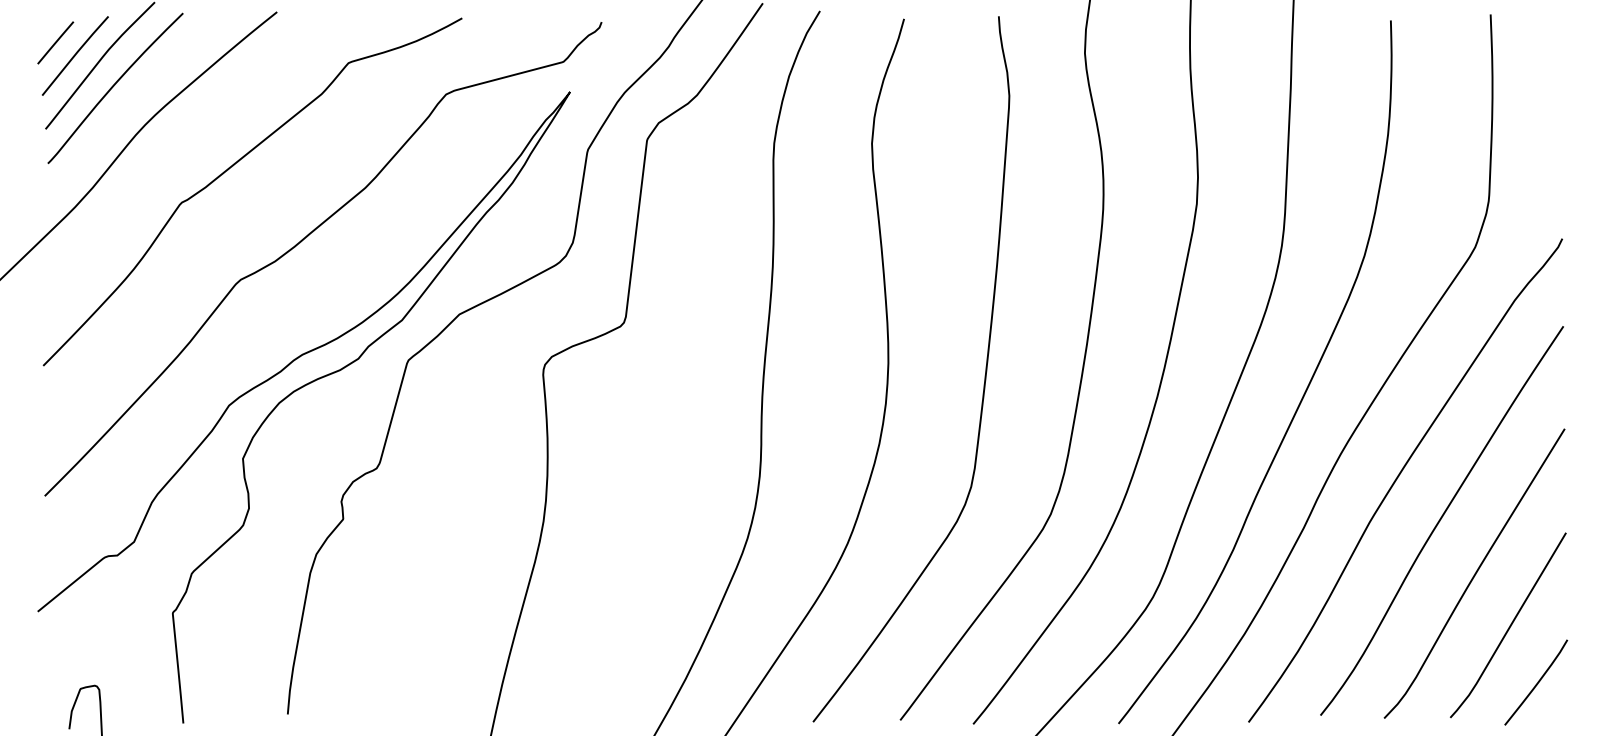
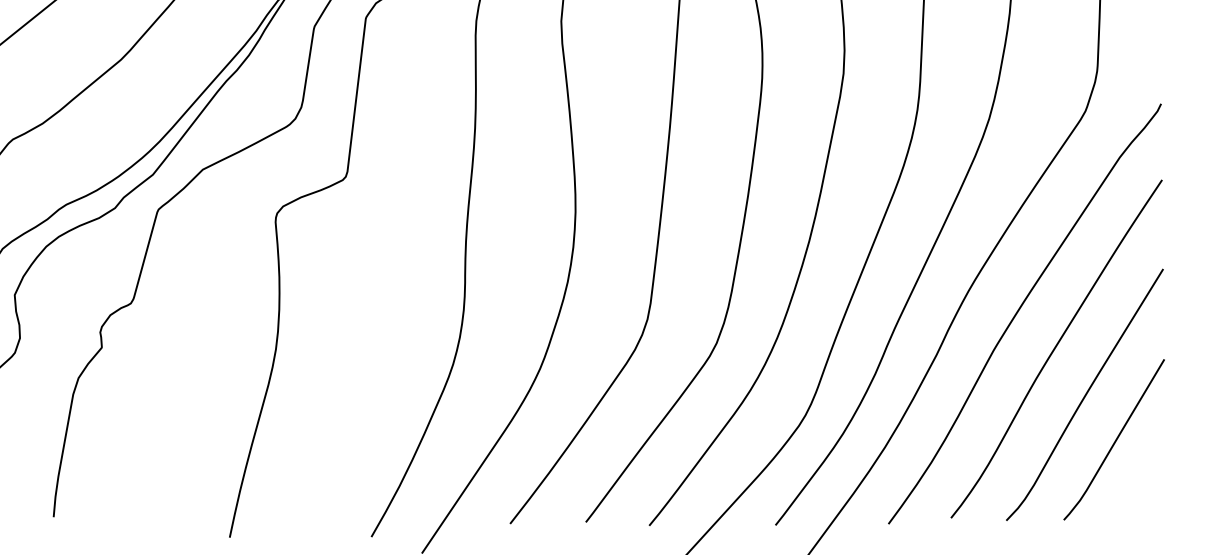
curve: (1537, 682) -> (1139, 489), removed

